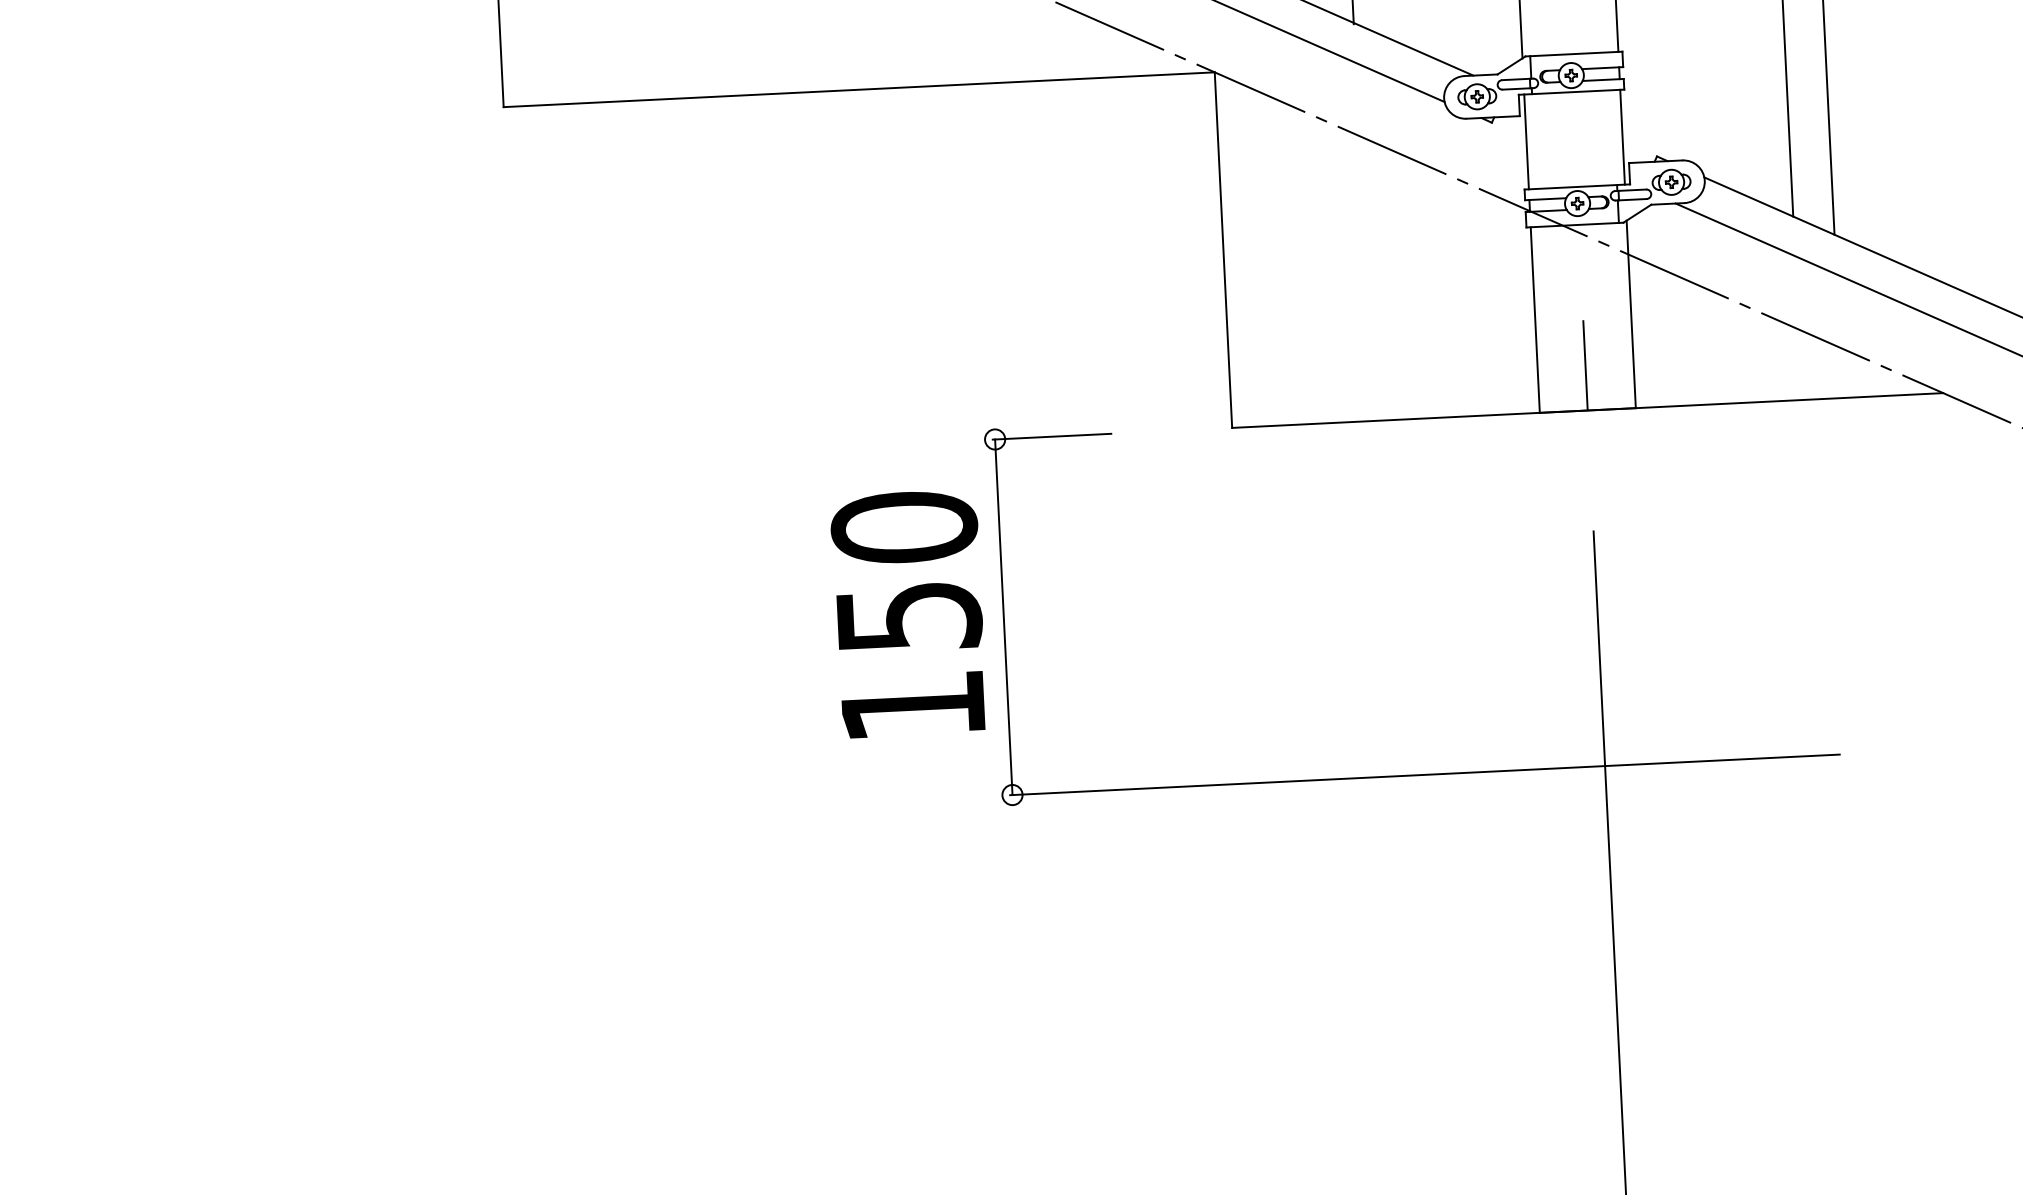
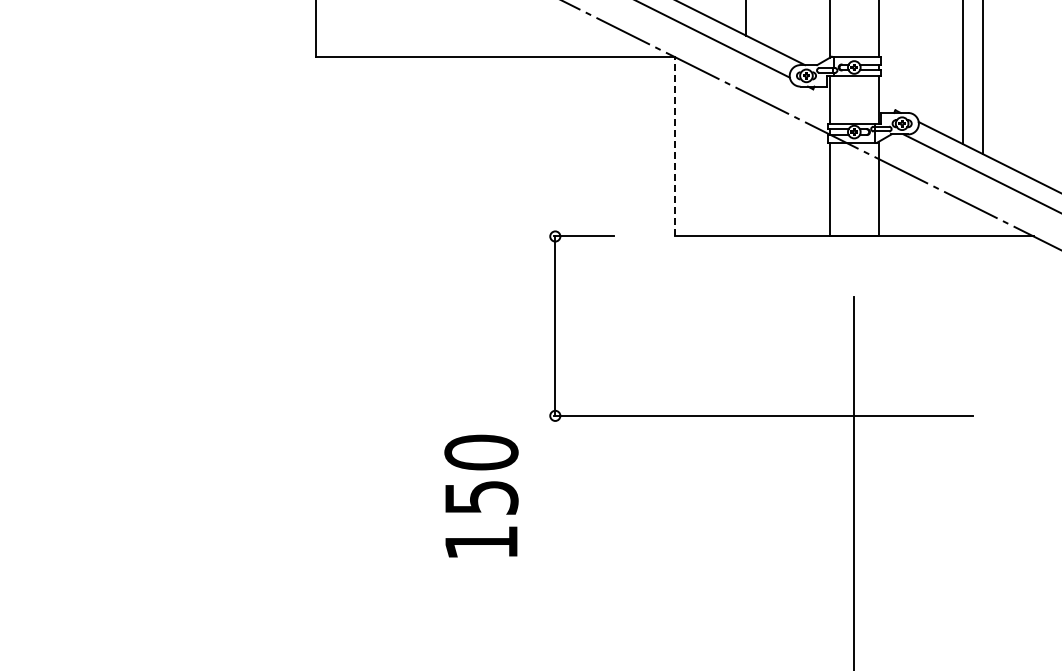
line: (1222, 249) -> (674, 146), solid -> dashed
line: (1585, 364) -> (854, 213), removed
text: (908, 612) -> (481, 495), moved

